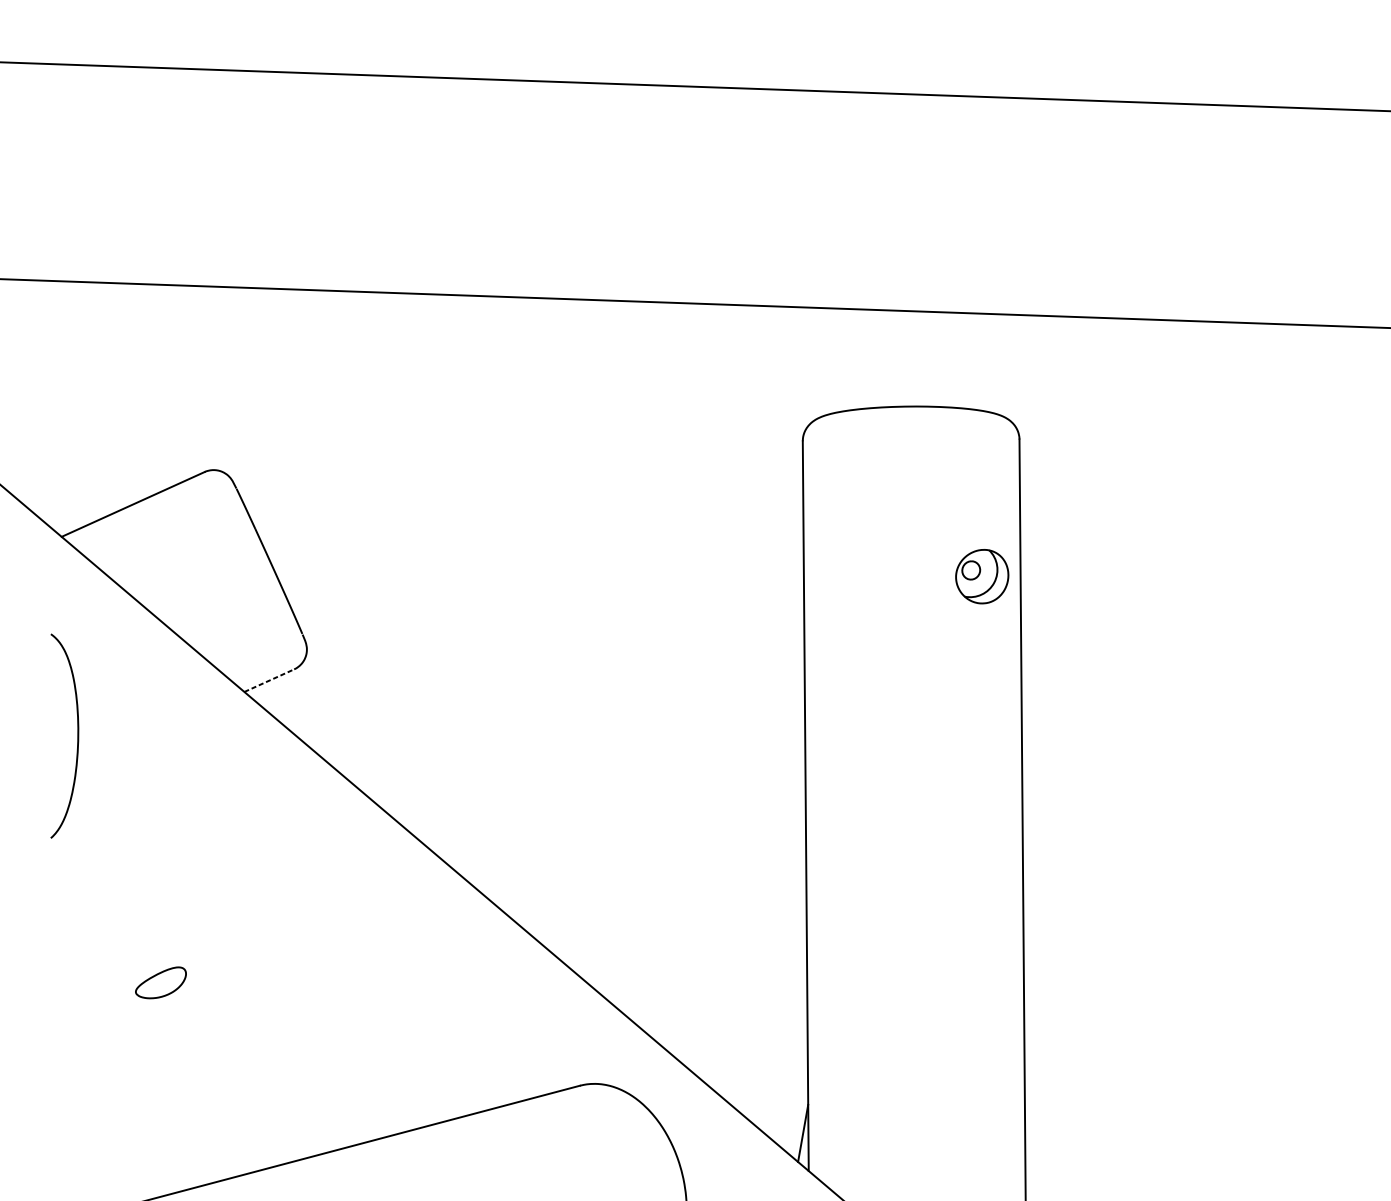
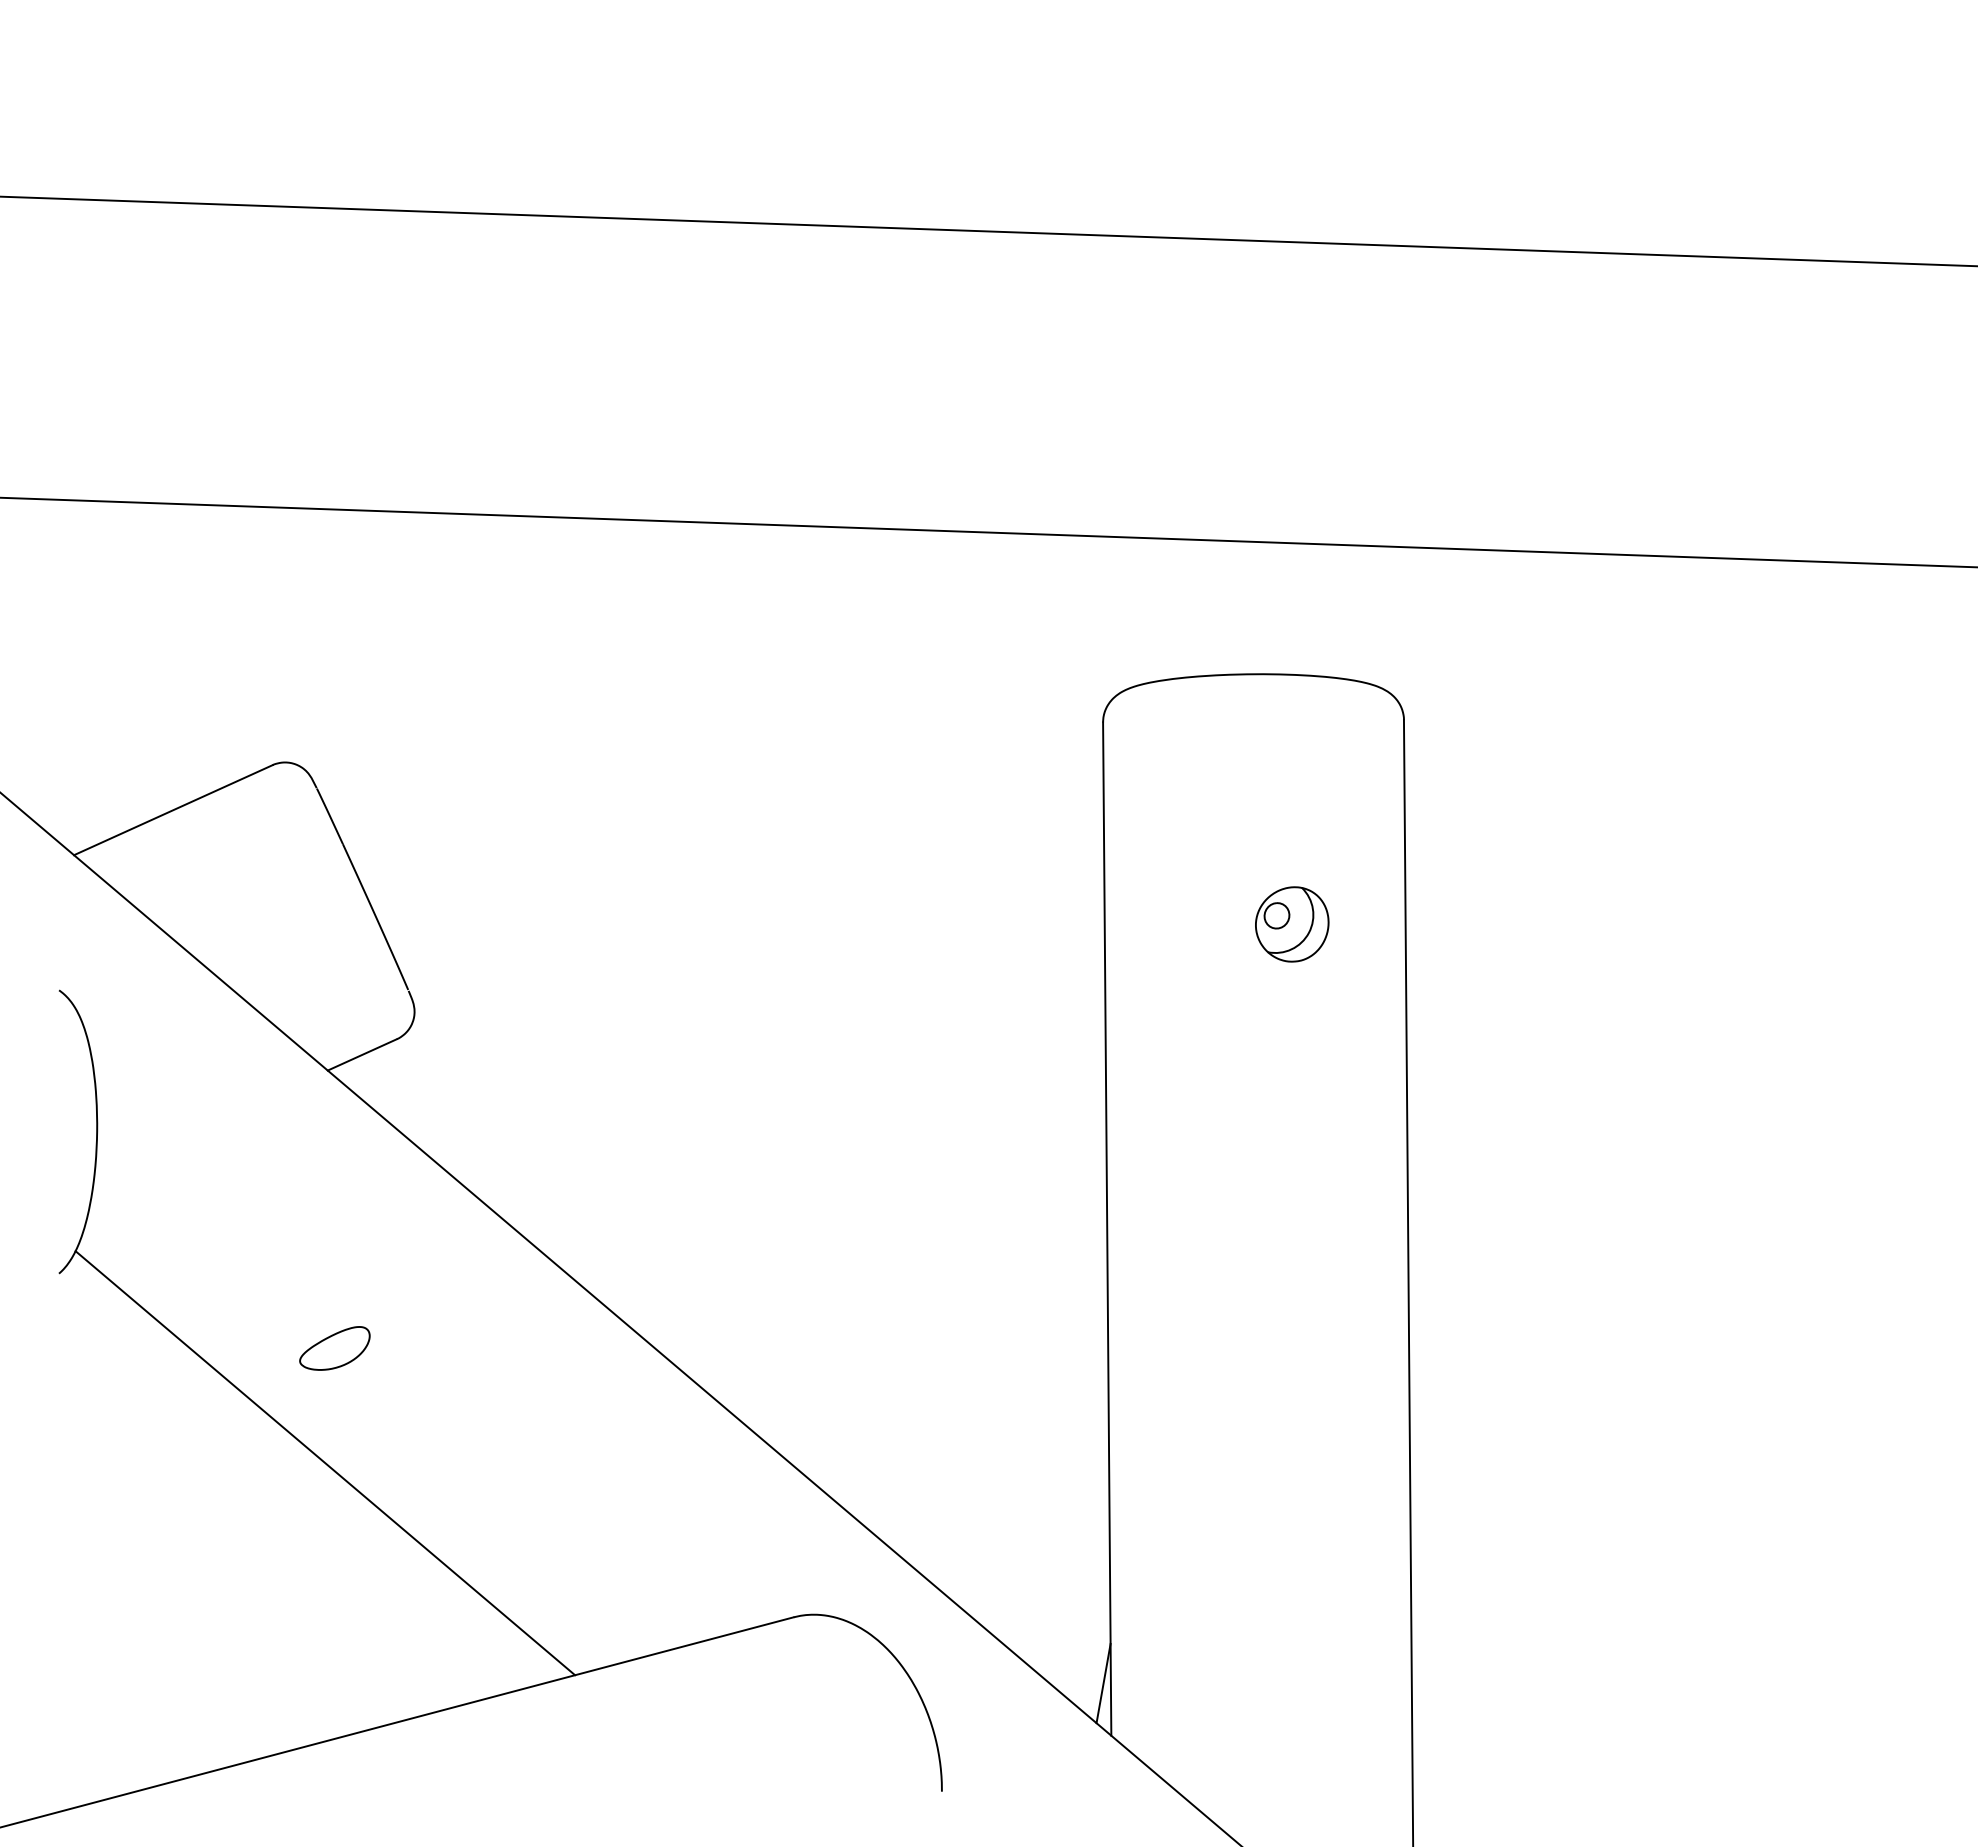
part: (982, 576) -> (1292, 924), moved
line: (269, 680) -> (362, 1054), dashed -> solid
line: (242, 974) -> (325, 1463), added
part: (160, 982) -> (334, 1348), moved

